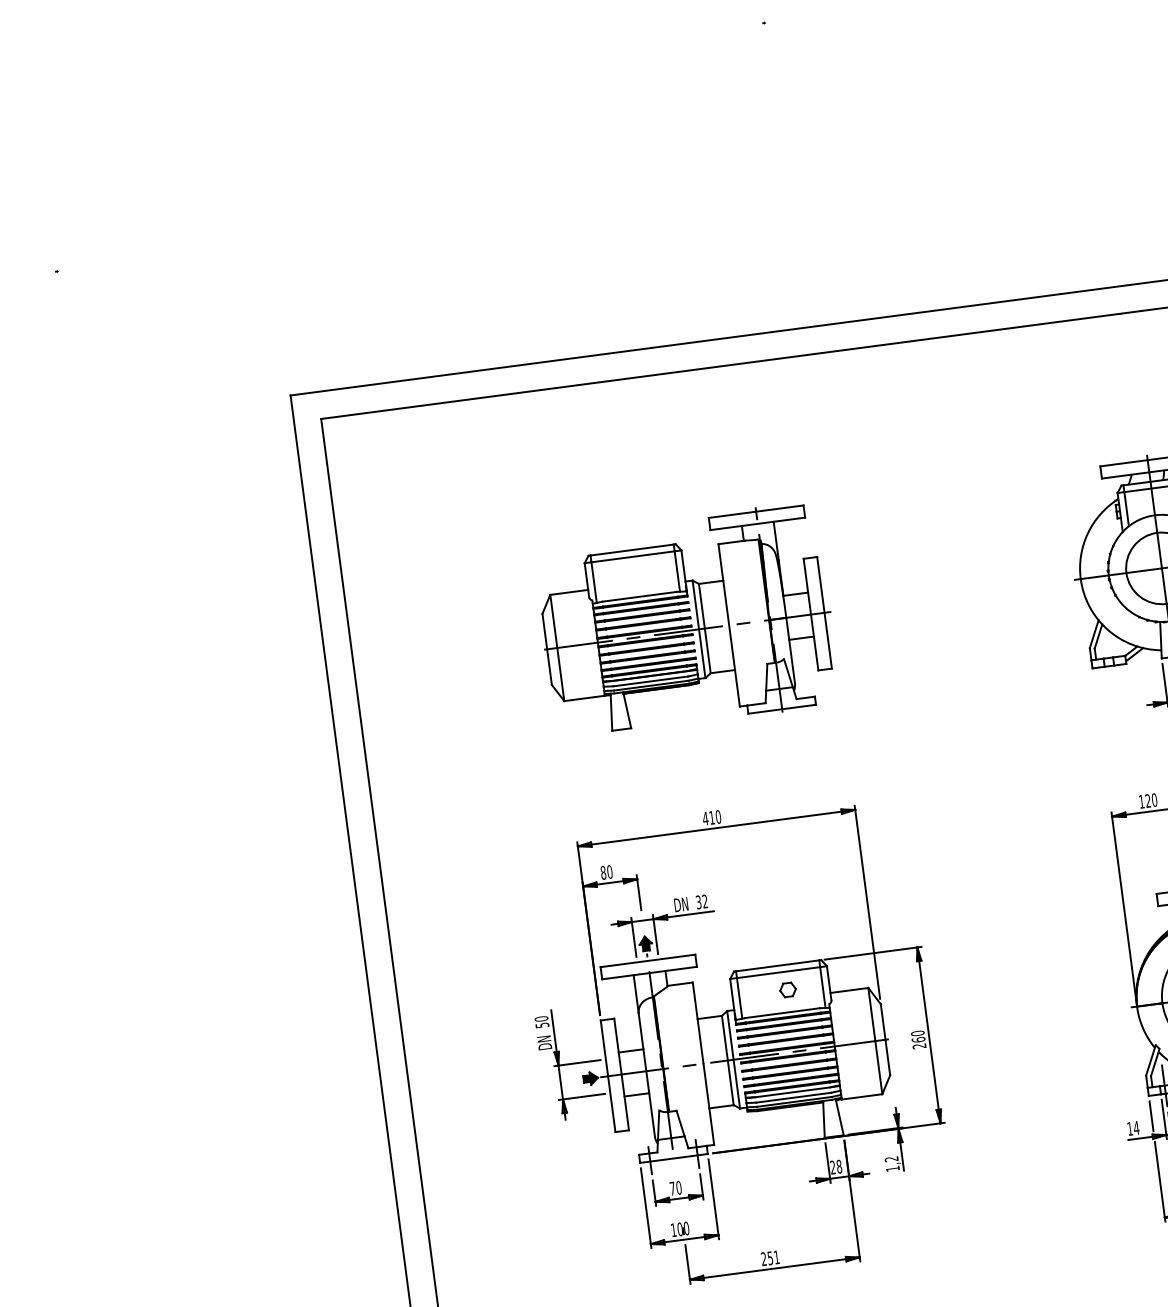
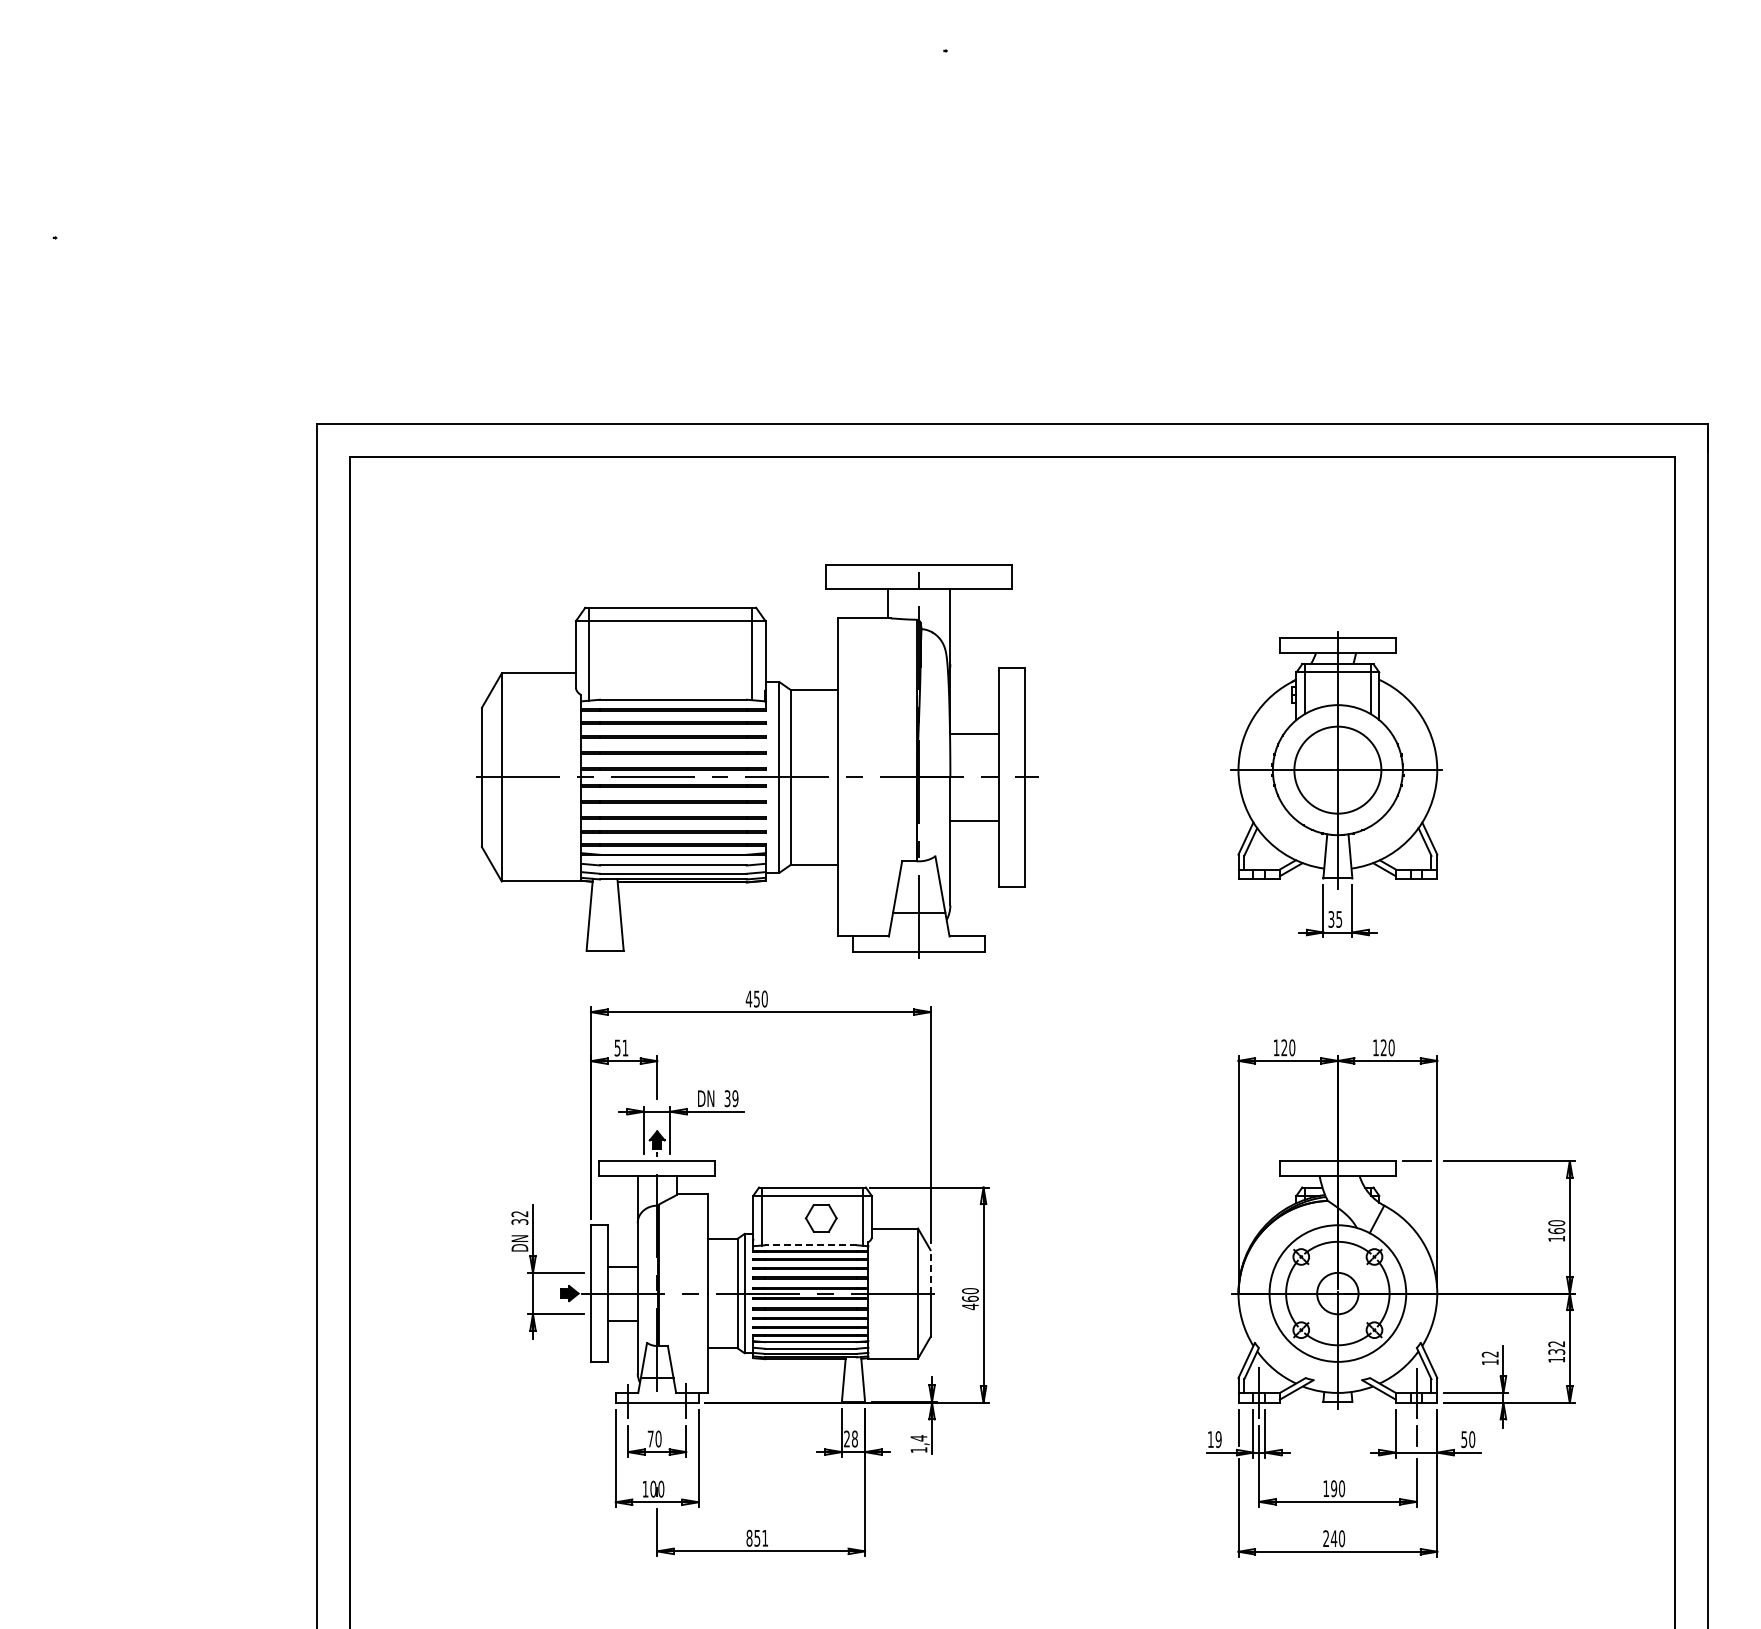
part: (686, 620) -> (757, 757), size x1.6
text: (711, 817) -> (756, 998), 410 -> 450
text: (606, 871) -> (621, 1047), 80 -> 51
text: (705, 901) -> (735, 1098), 32 -> 39
part: (787, 989) -> (820, 1217), size x1.6
line: (782, 1013) -> (810, 1245), solid -> dashed
text: (541, 1021) -> (519, 1217), 50 -> 32
line: (883, 1021) -> (930, 1271), solid -> dashed
text: (919, 1046) -> (970, 1306), 260 -> 460
text: (1136, 1127) -> (1218, 1439), 14 -> 19
text: (891, 1159) -> (918, 1438), 1,2 -> 1,4
text: (763, 1258) -> (749, 1537), 251 -> 851

